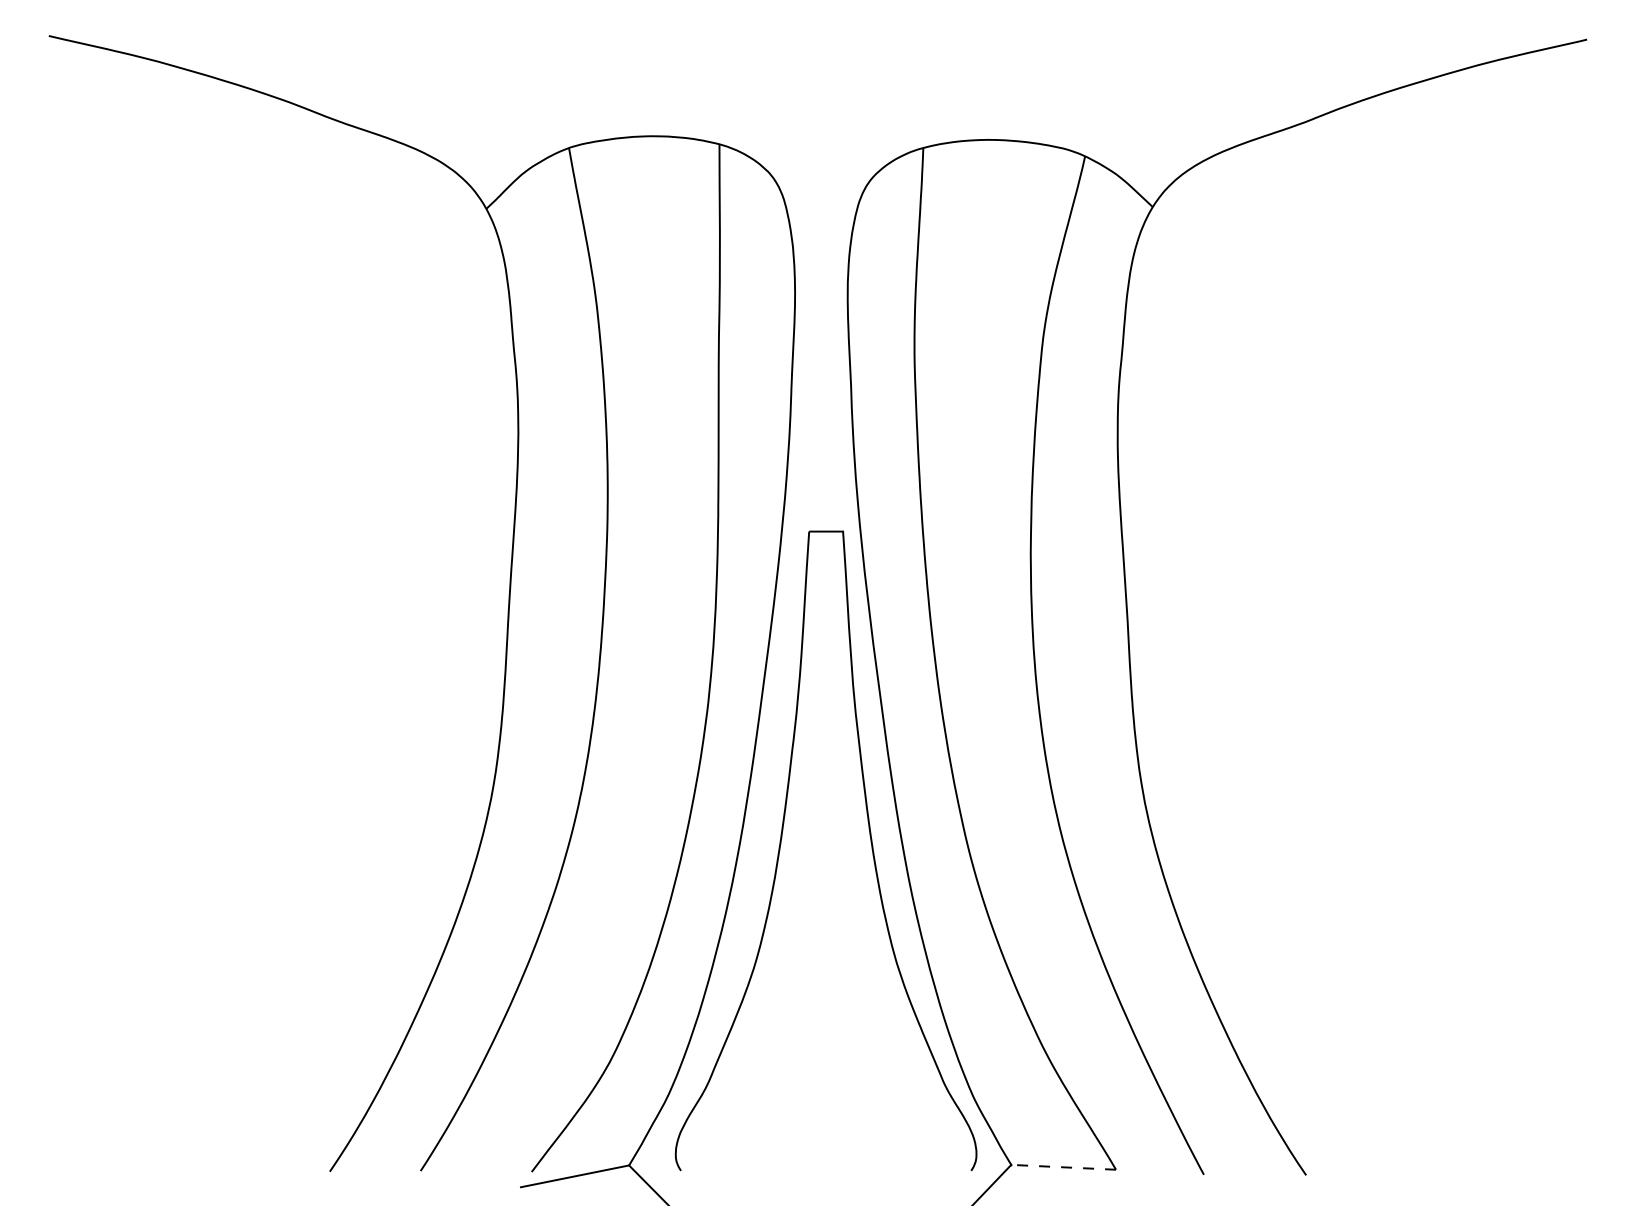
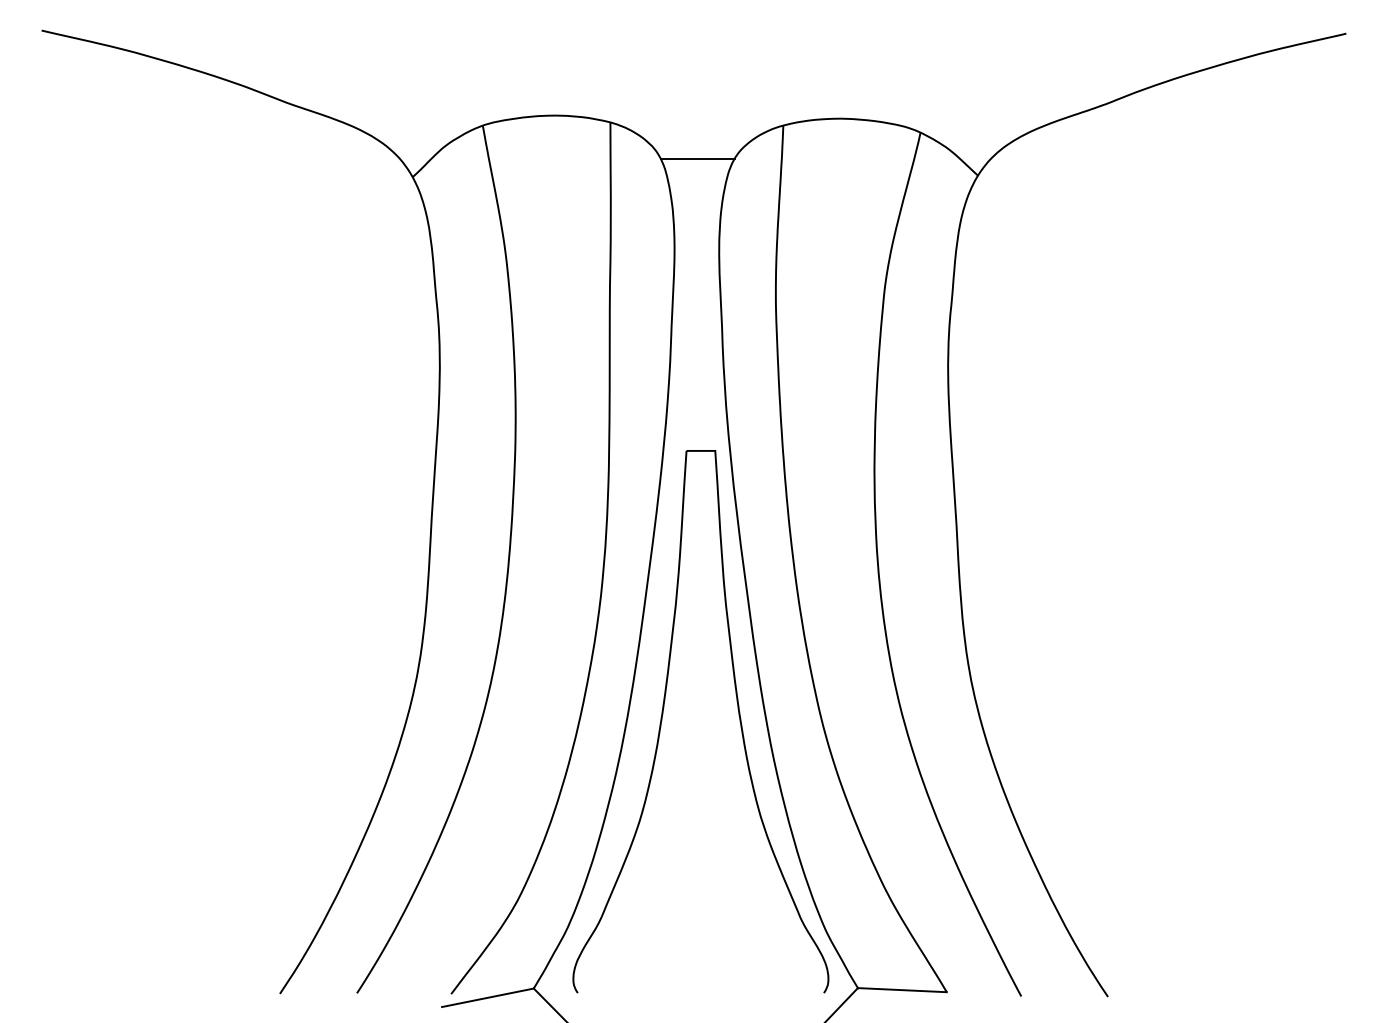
line: (822, 187) -> (697, 159), added
line: (1062, 1167) -> (901, 990), dashed -> solid

